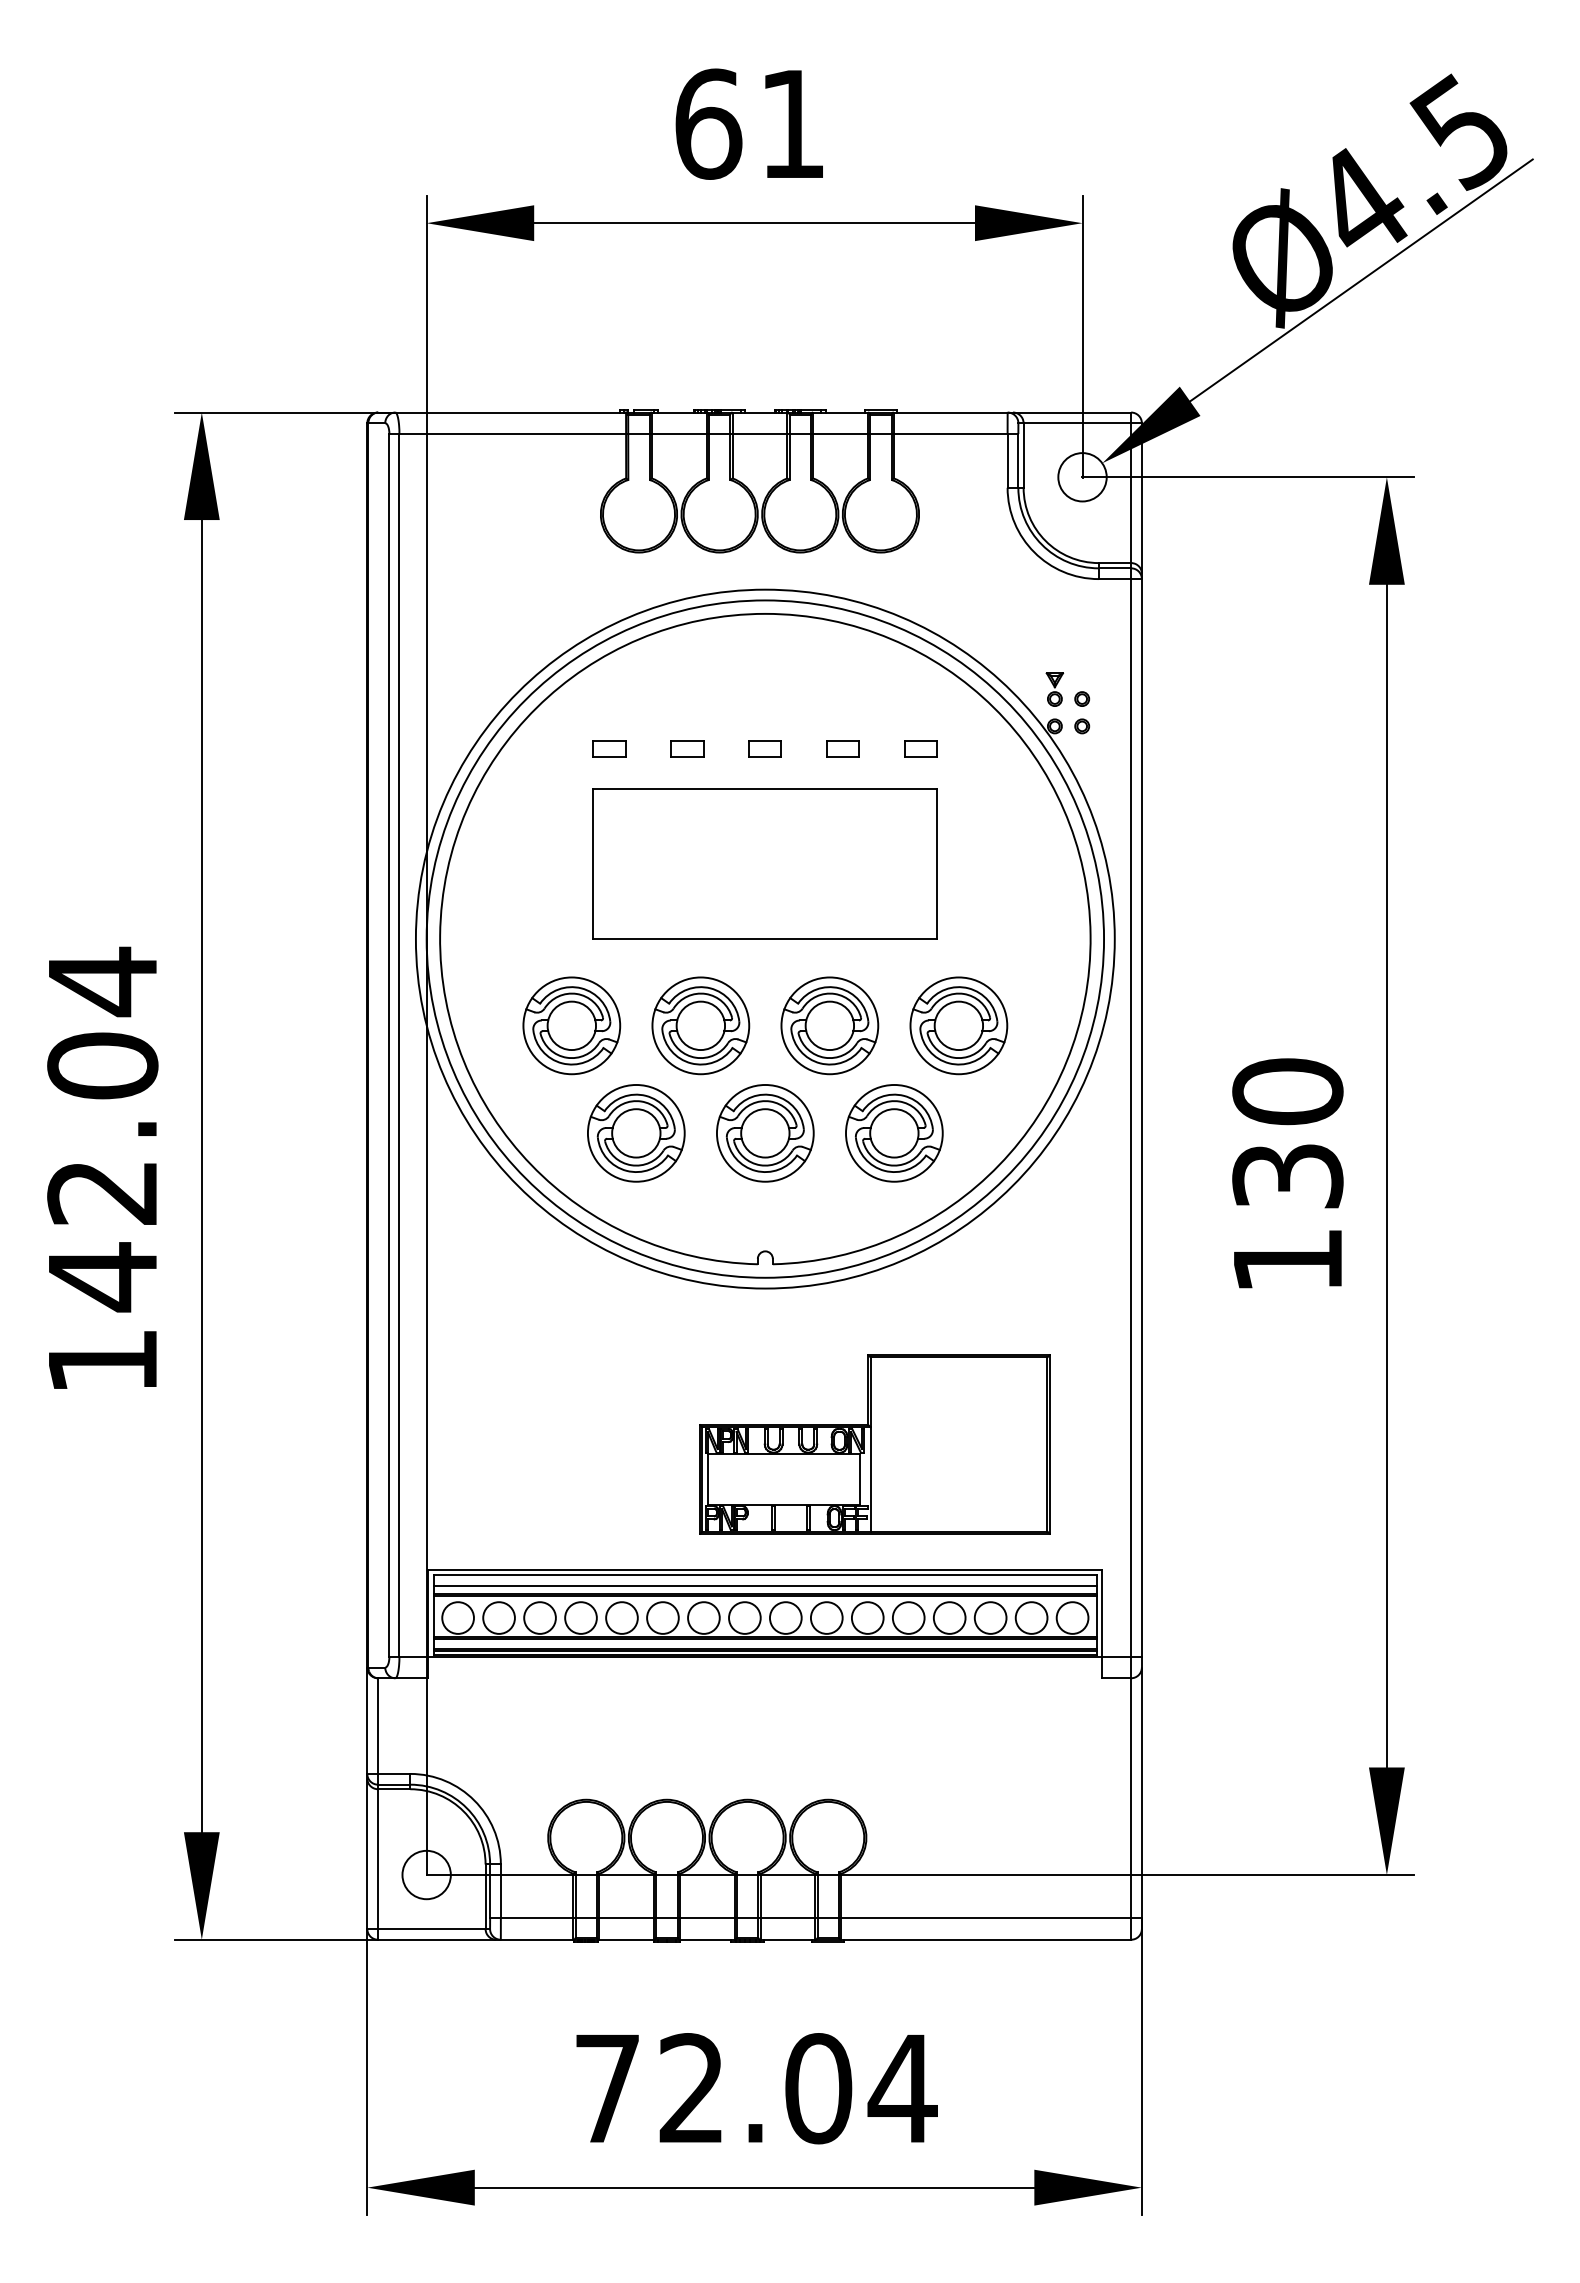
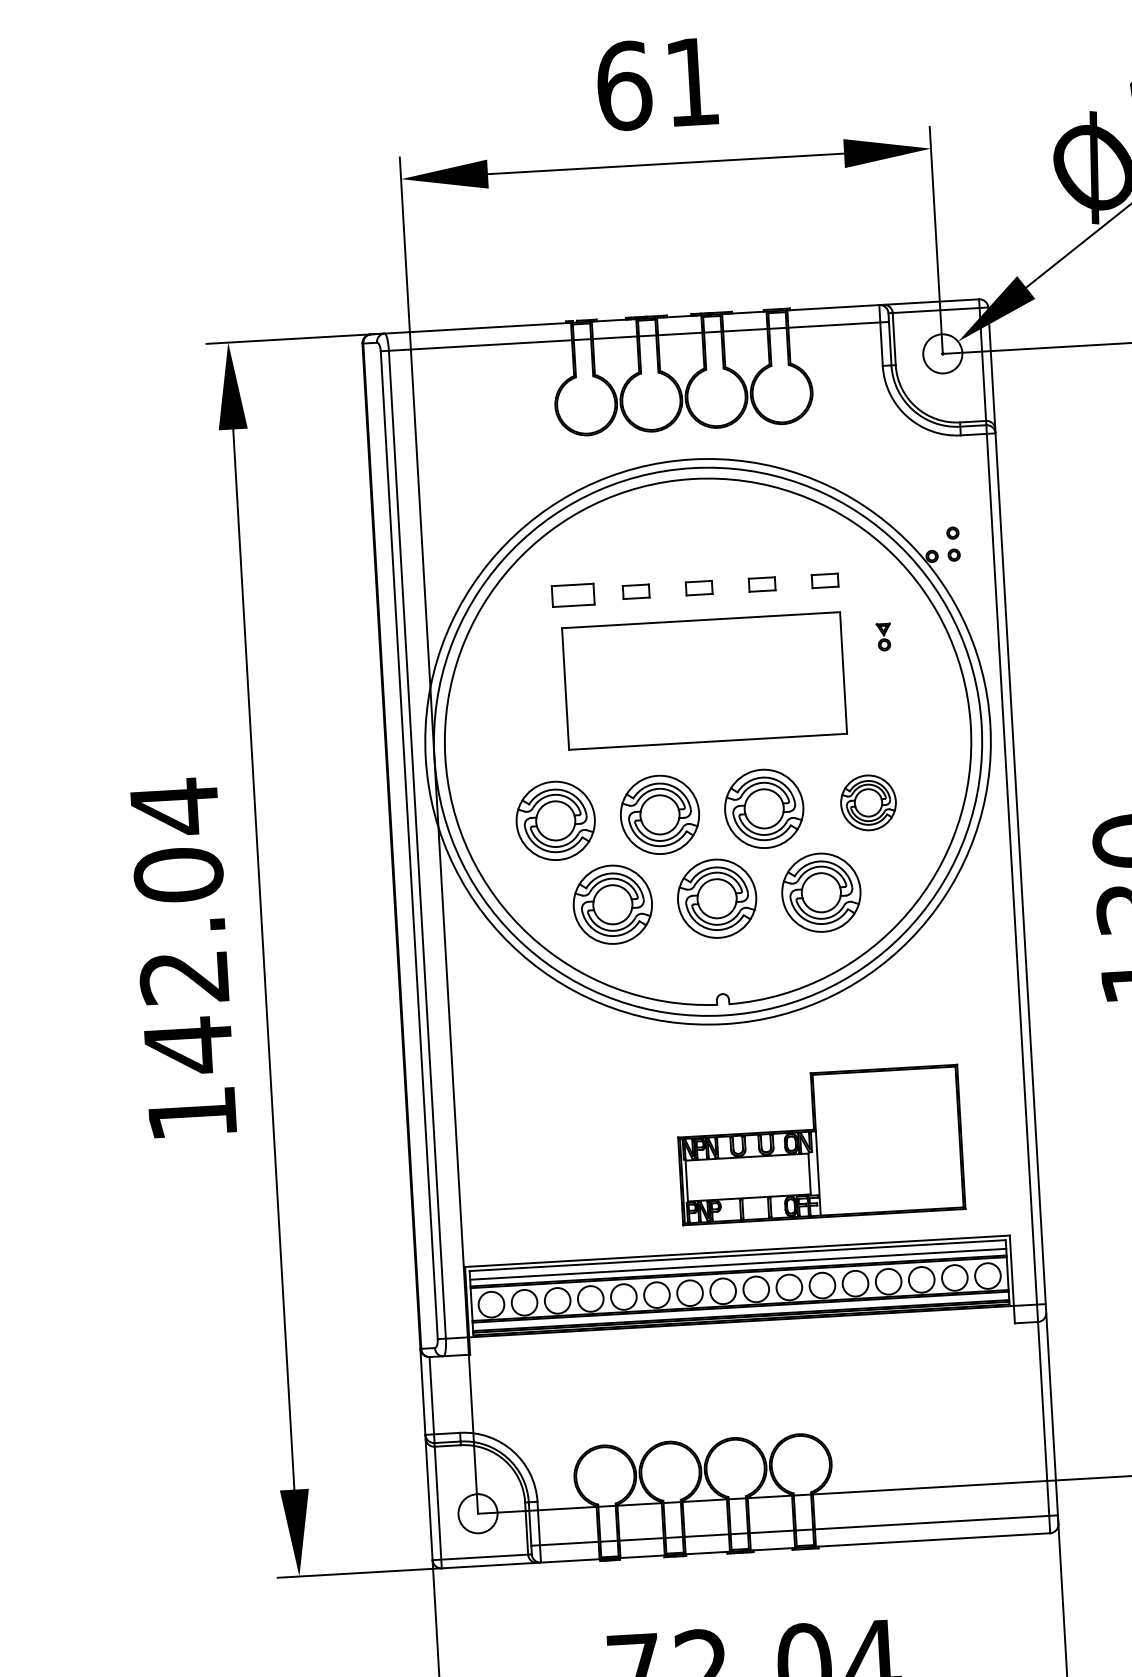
part: (1054, 689) -> (883, 637), moved
part: (609, 748) -> (573, 595), size x1.6
part: (958, 1025) -> (868, 802), size x0.7

